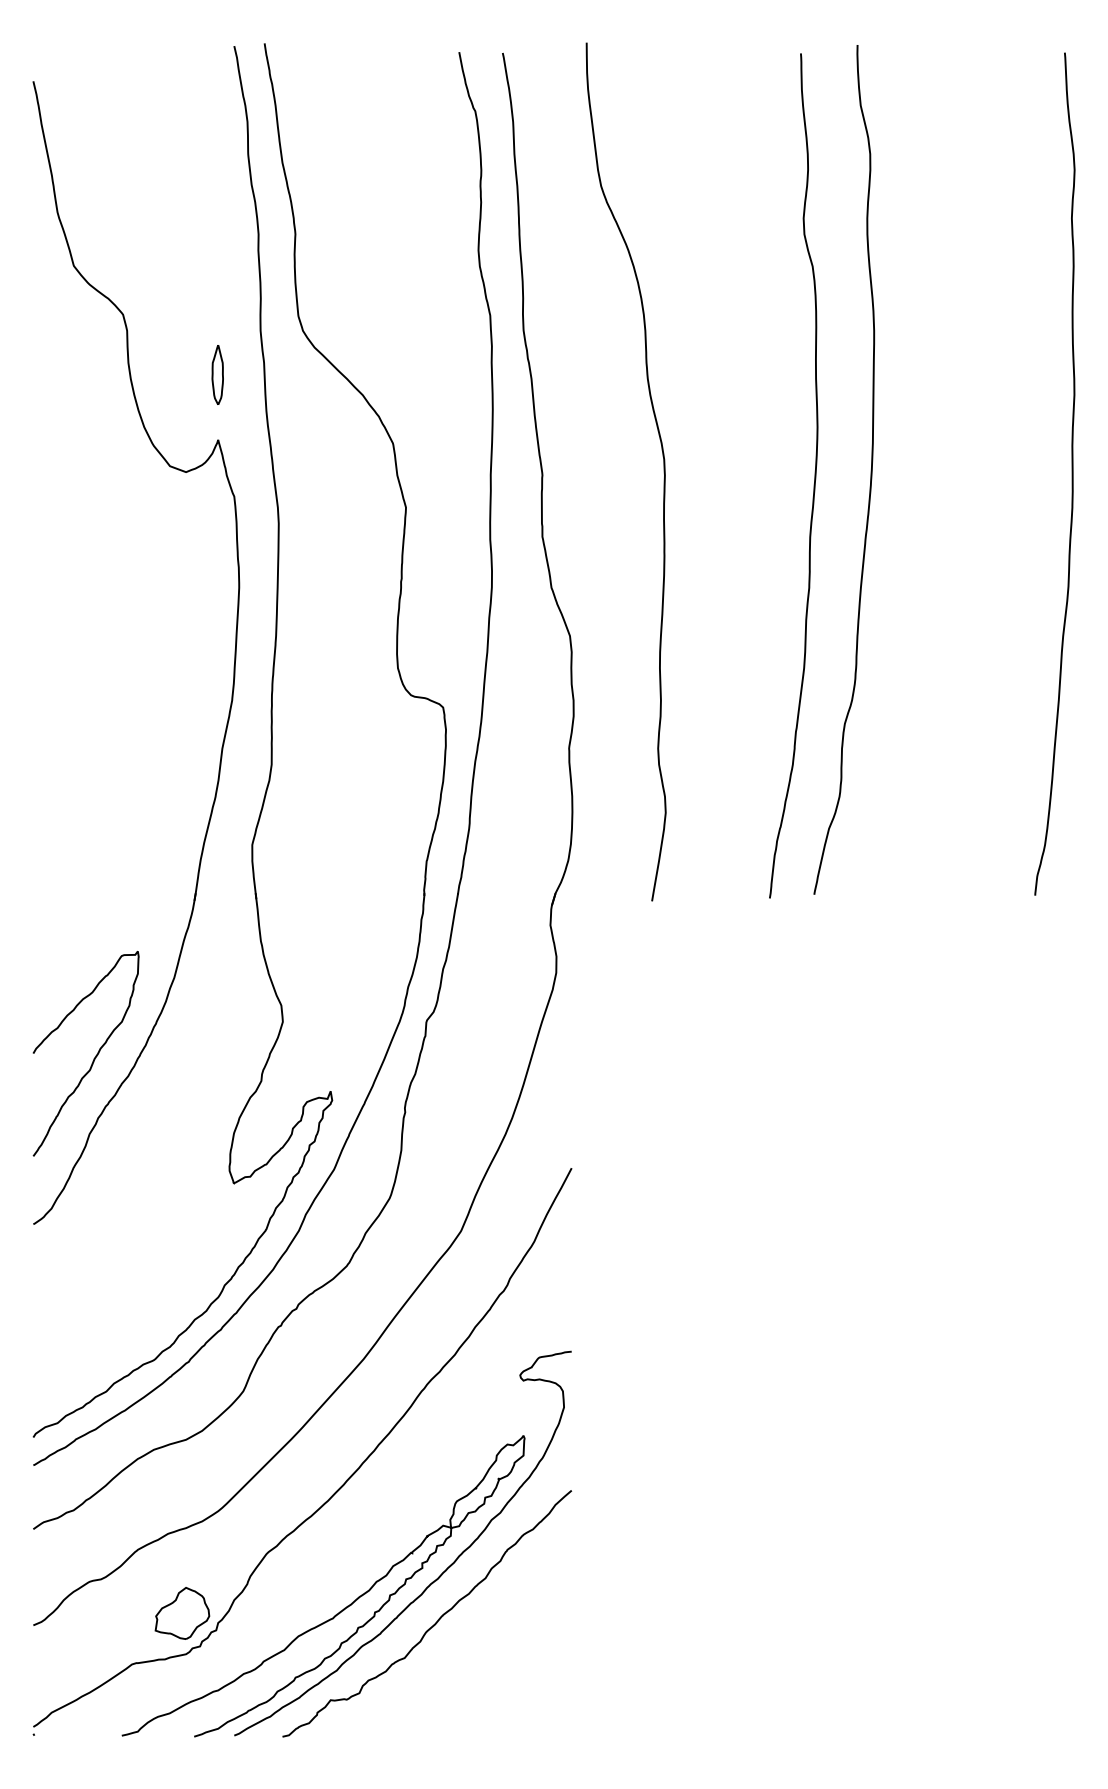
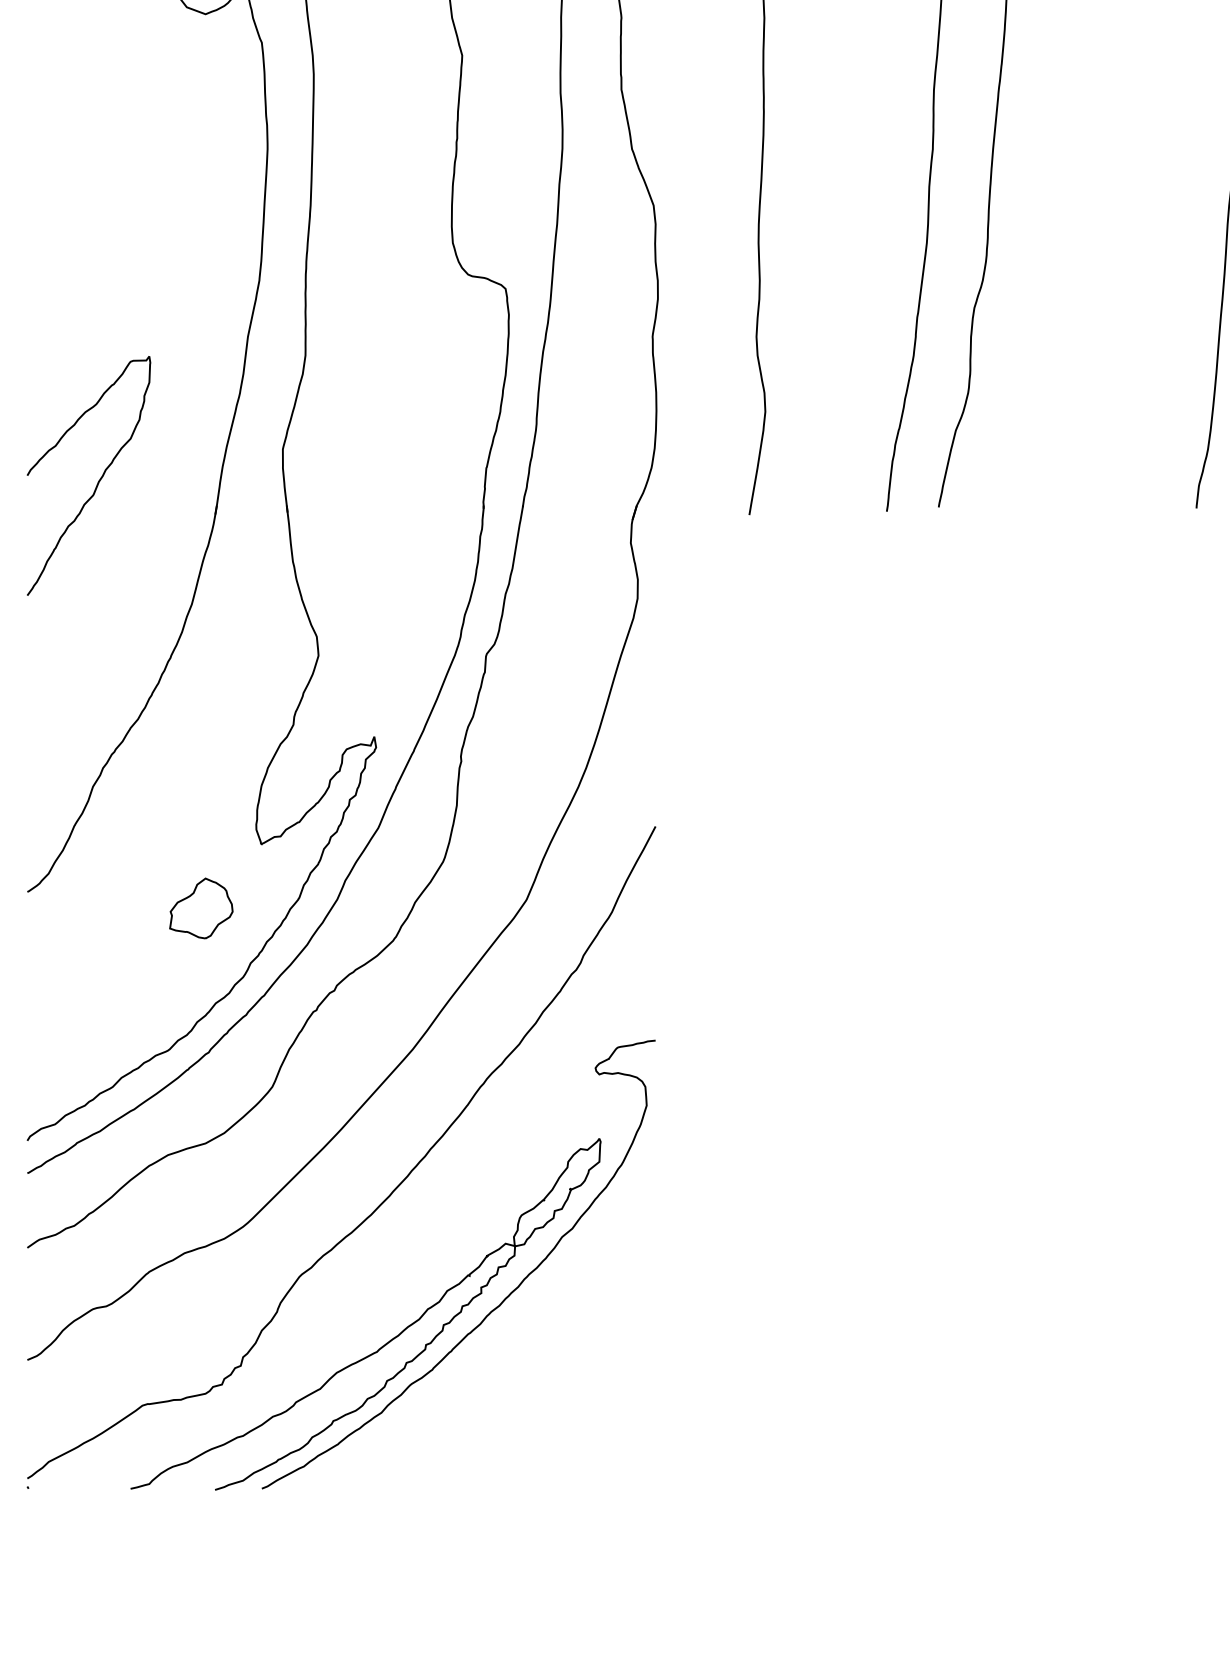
curve: (93, 1058) -> (97, 481), moved
part: (182, 1613) -> (201, 908), moved
curve: (436, 1621) -> (497, 1355), removed

